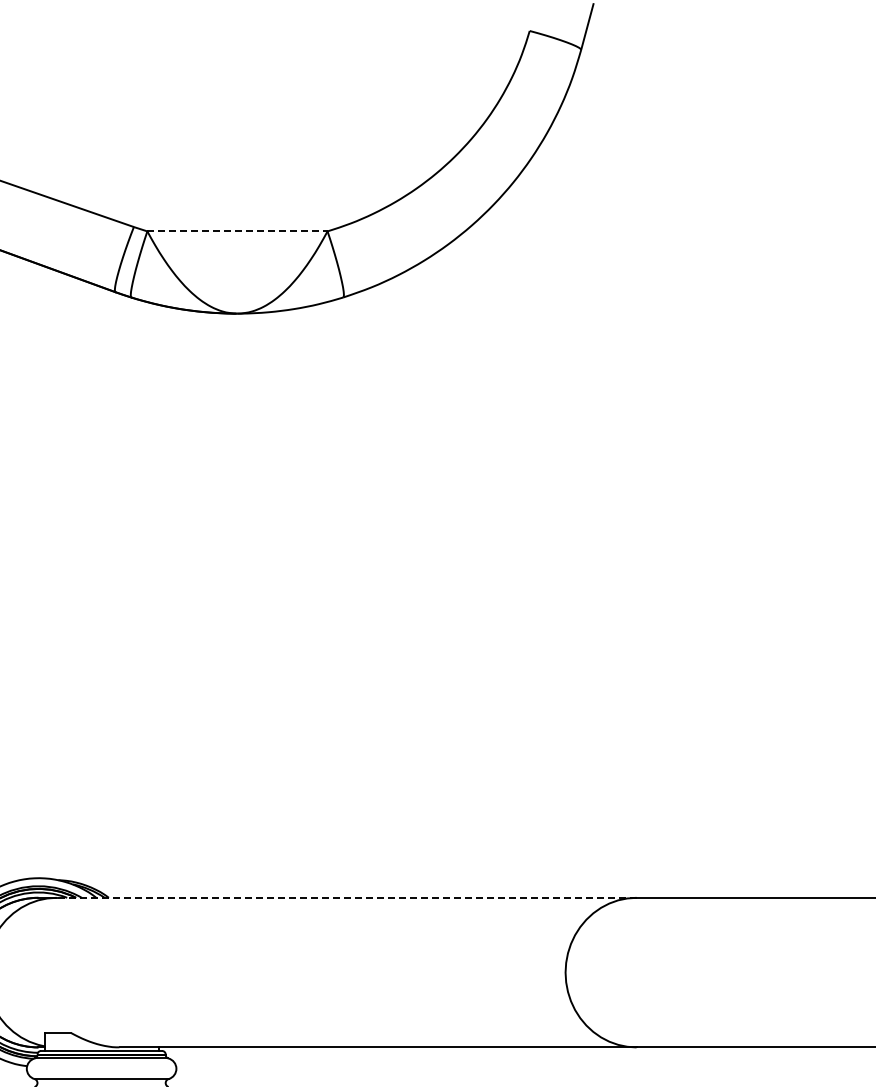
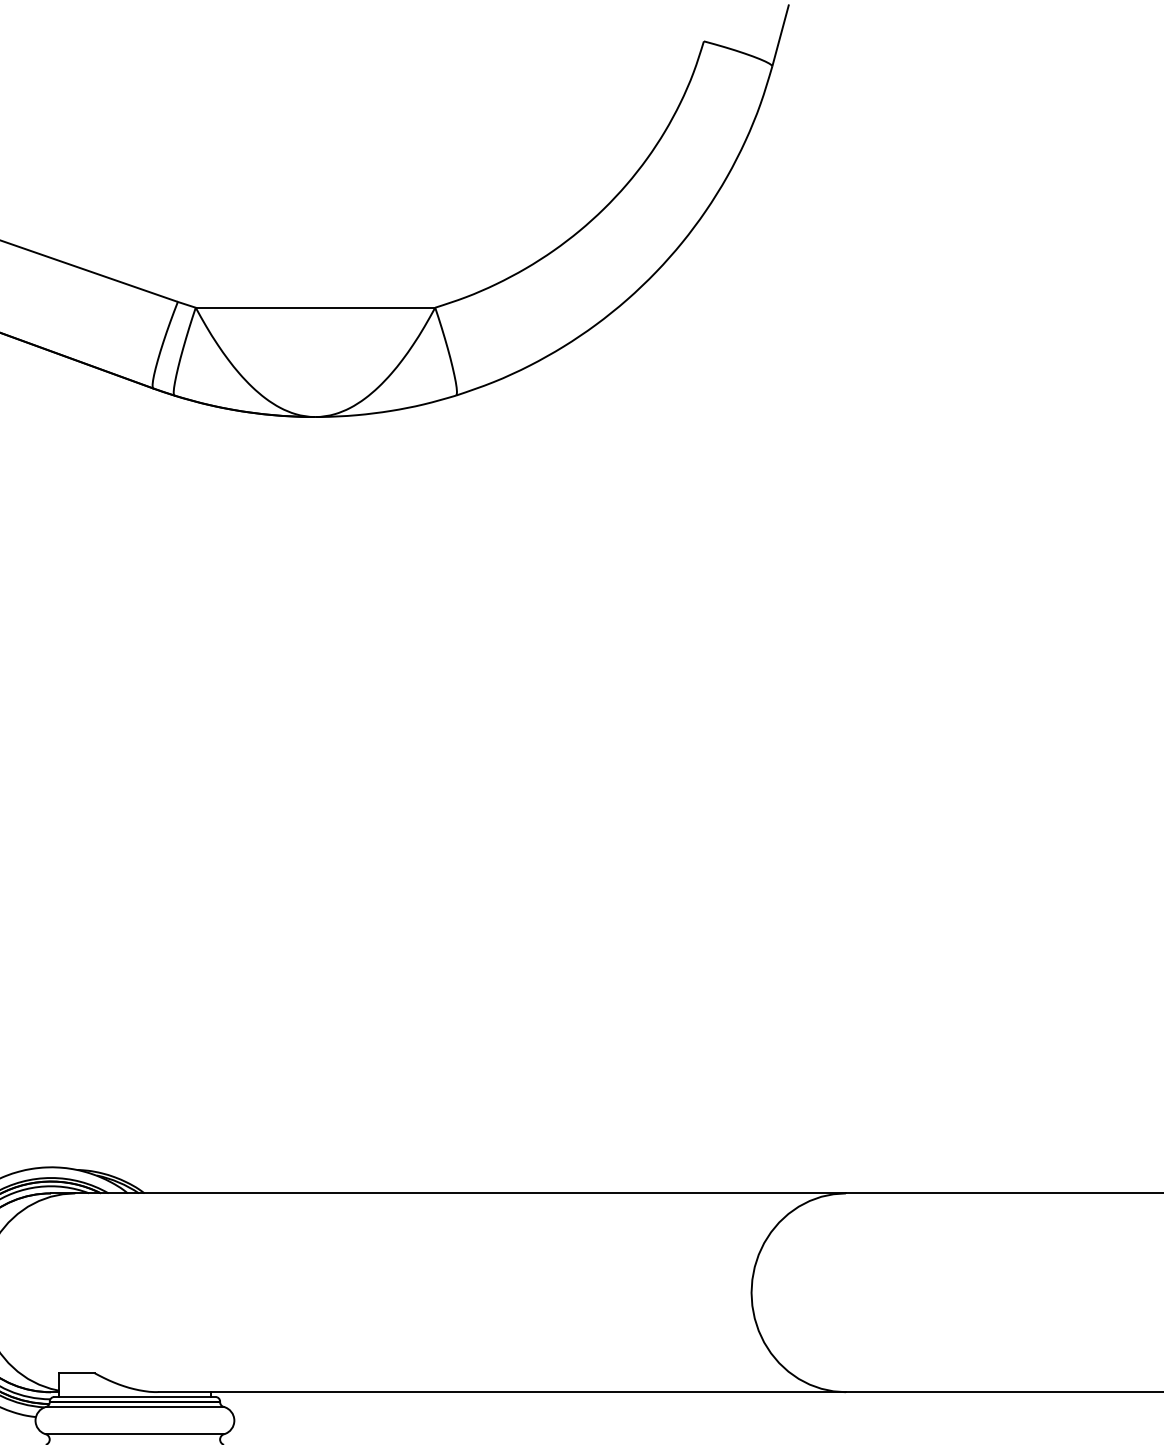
line: (237, 231) -> (315, 307), dashed -> solid
line: (346, 897) -> (460, 1192), dashed -> solid

